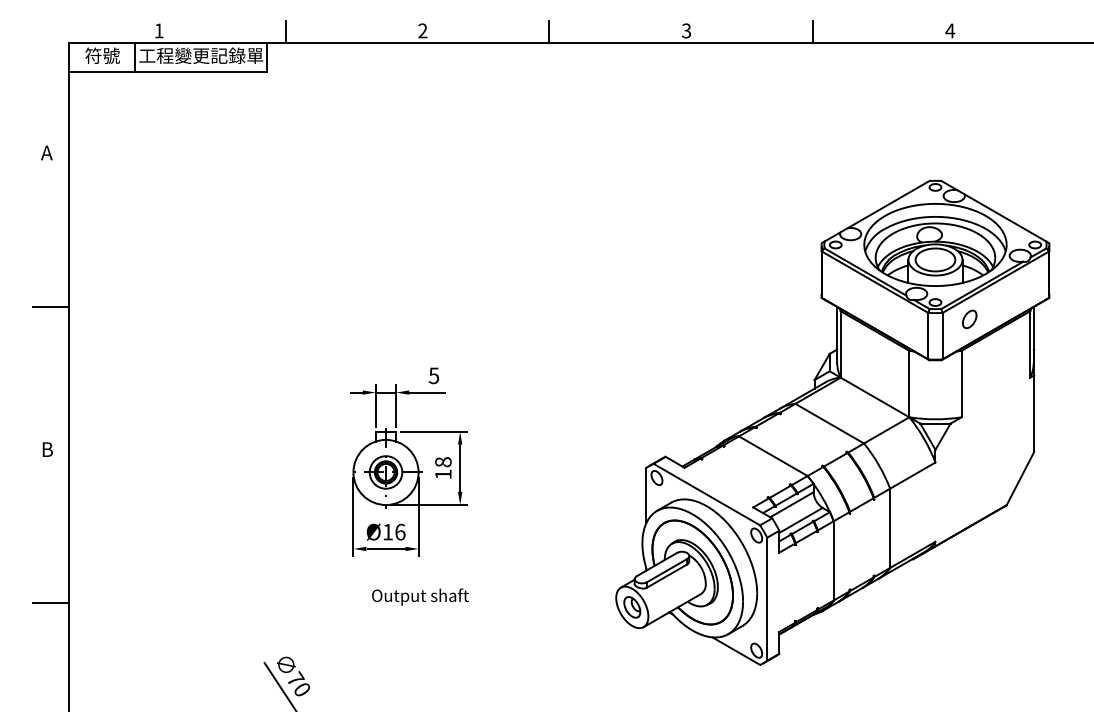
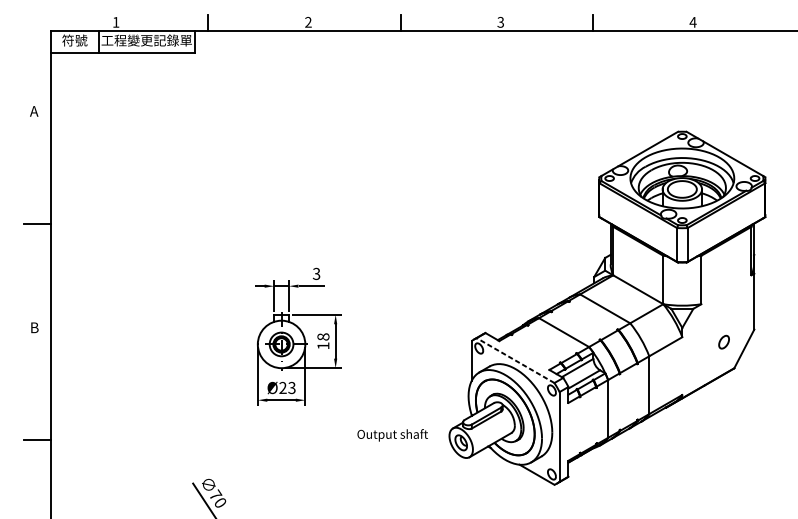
part: (969, 319) -> (723, 342), moved
text: (434, 375) -> (316, 273), 5 -> 3
line: (706, 494) -> (515, 360), solid -> dashed
text: (394, 531) -> (287, 387), Ø16 -> Ø23
text: (420, 596) -> (392, 434), moved

